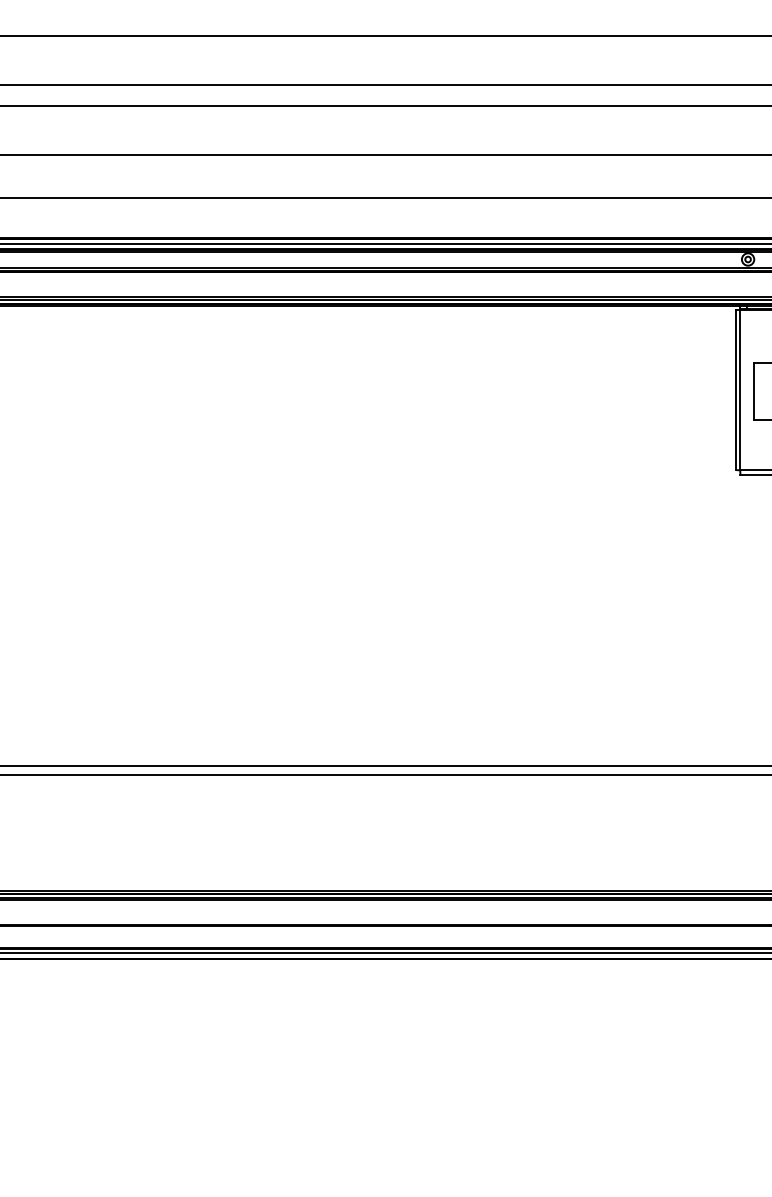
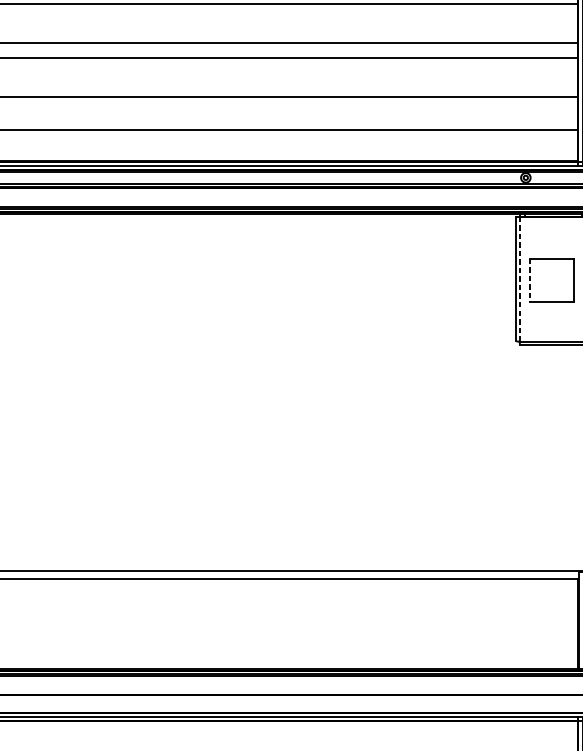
line: (740, 390) -> (519, 279), solid -> dashed
line: (753, 391) -> (530, 280), solid -> dashed

